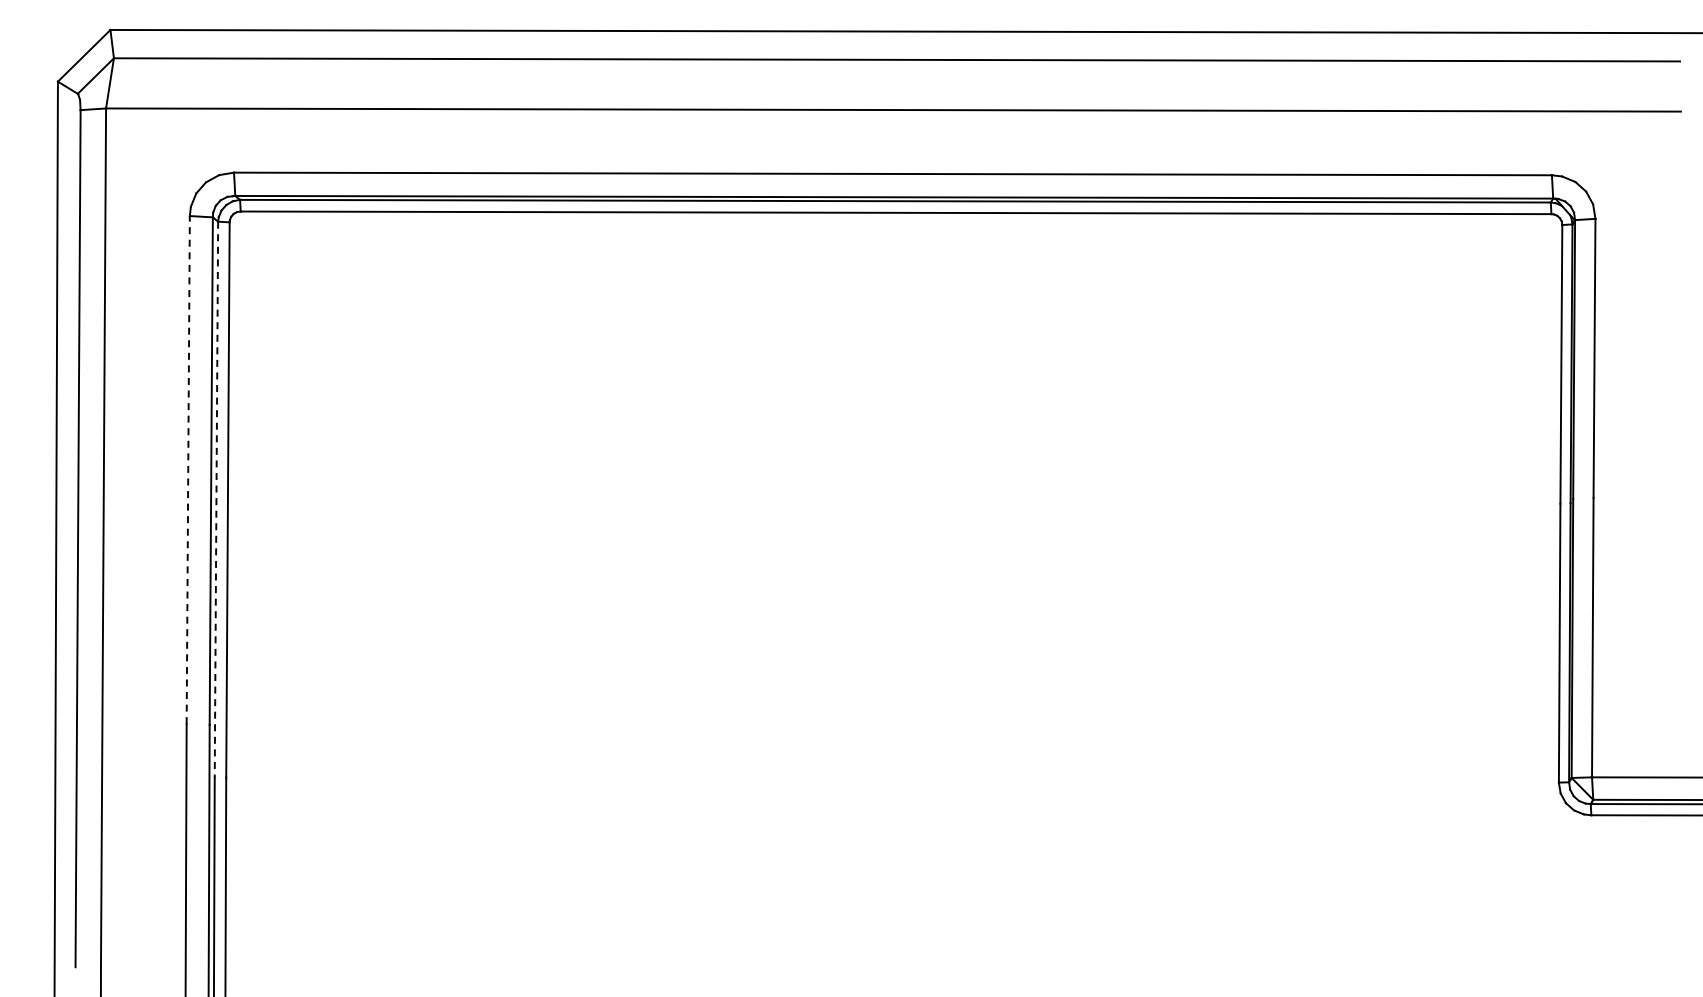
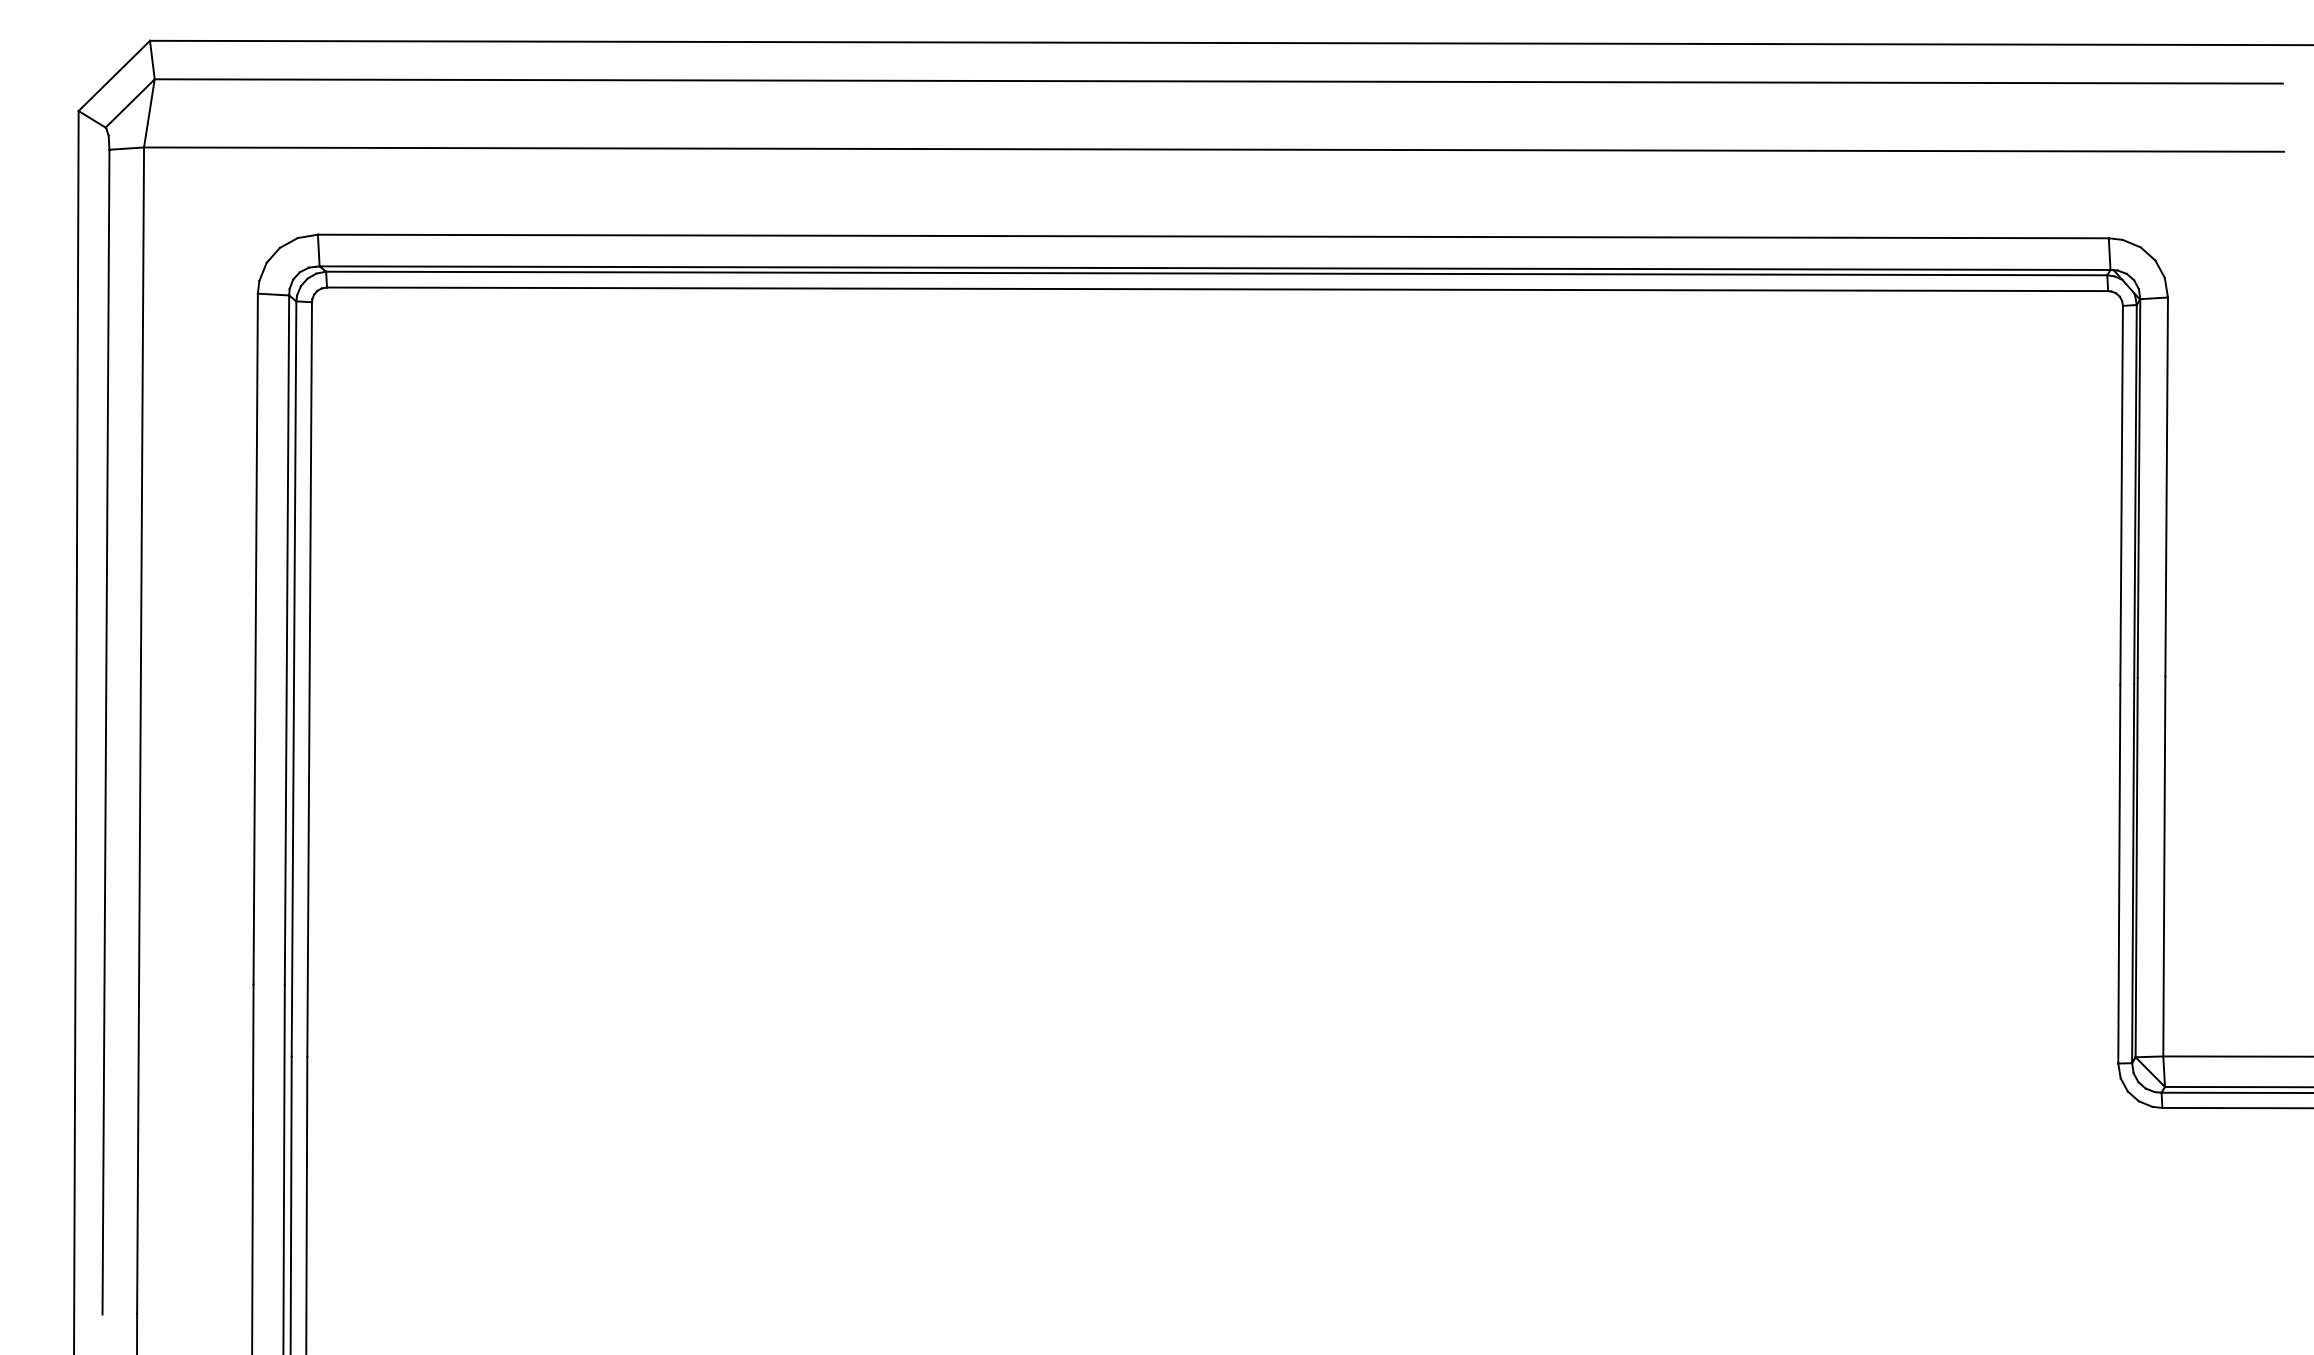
line: (188, 469) -> (256, 638), dashed -> solid
line: (216, 499) -> (294, 678), dashed -> solid

